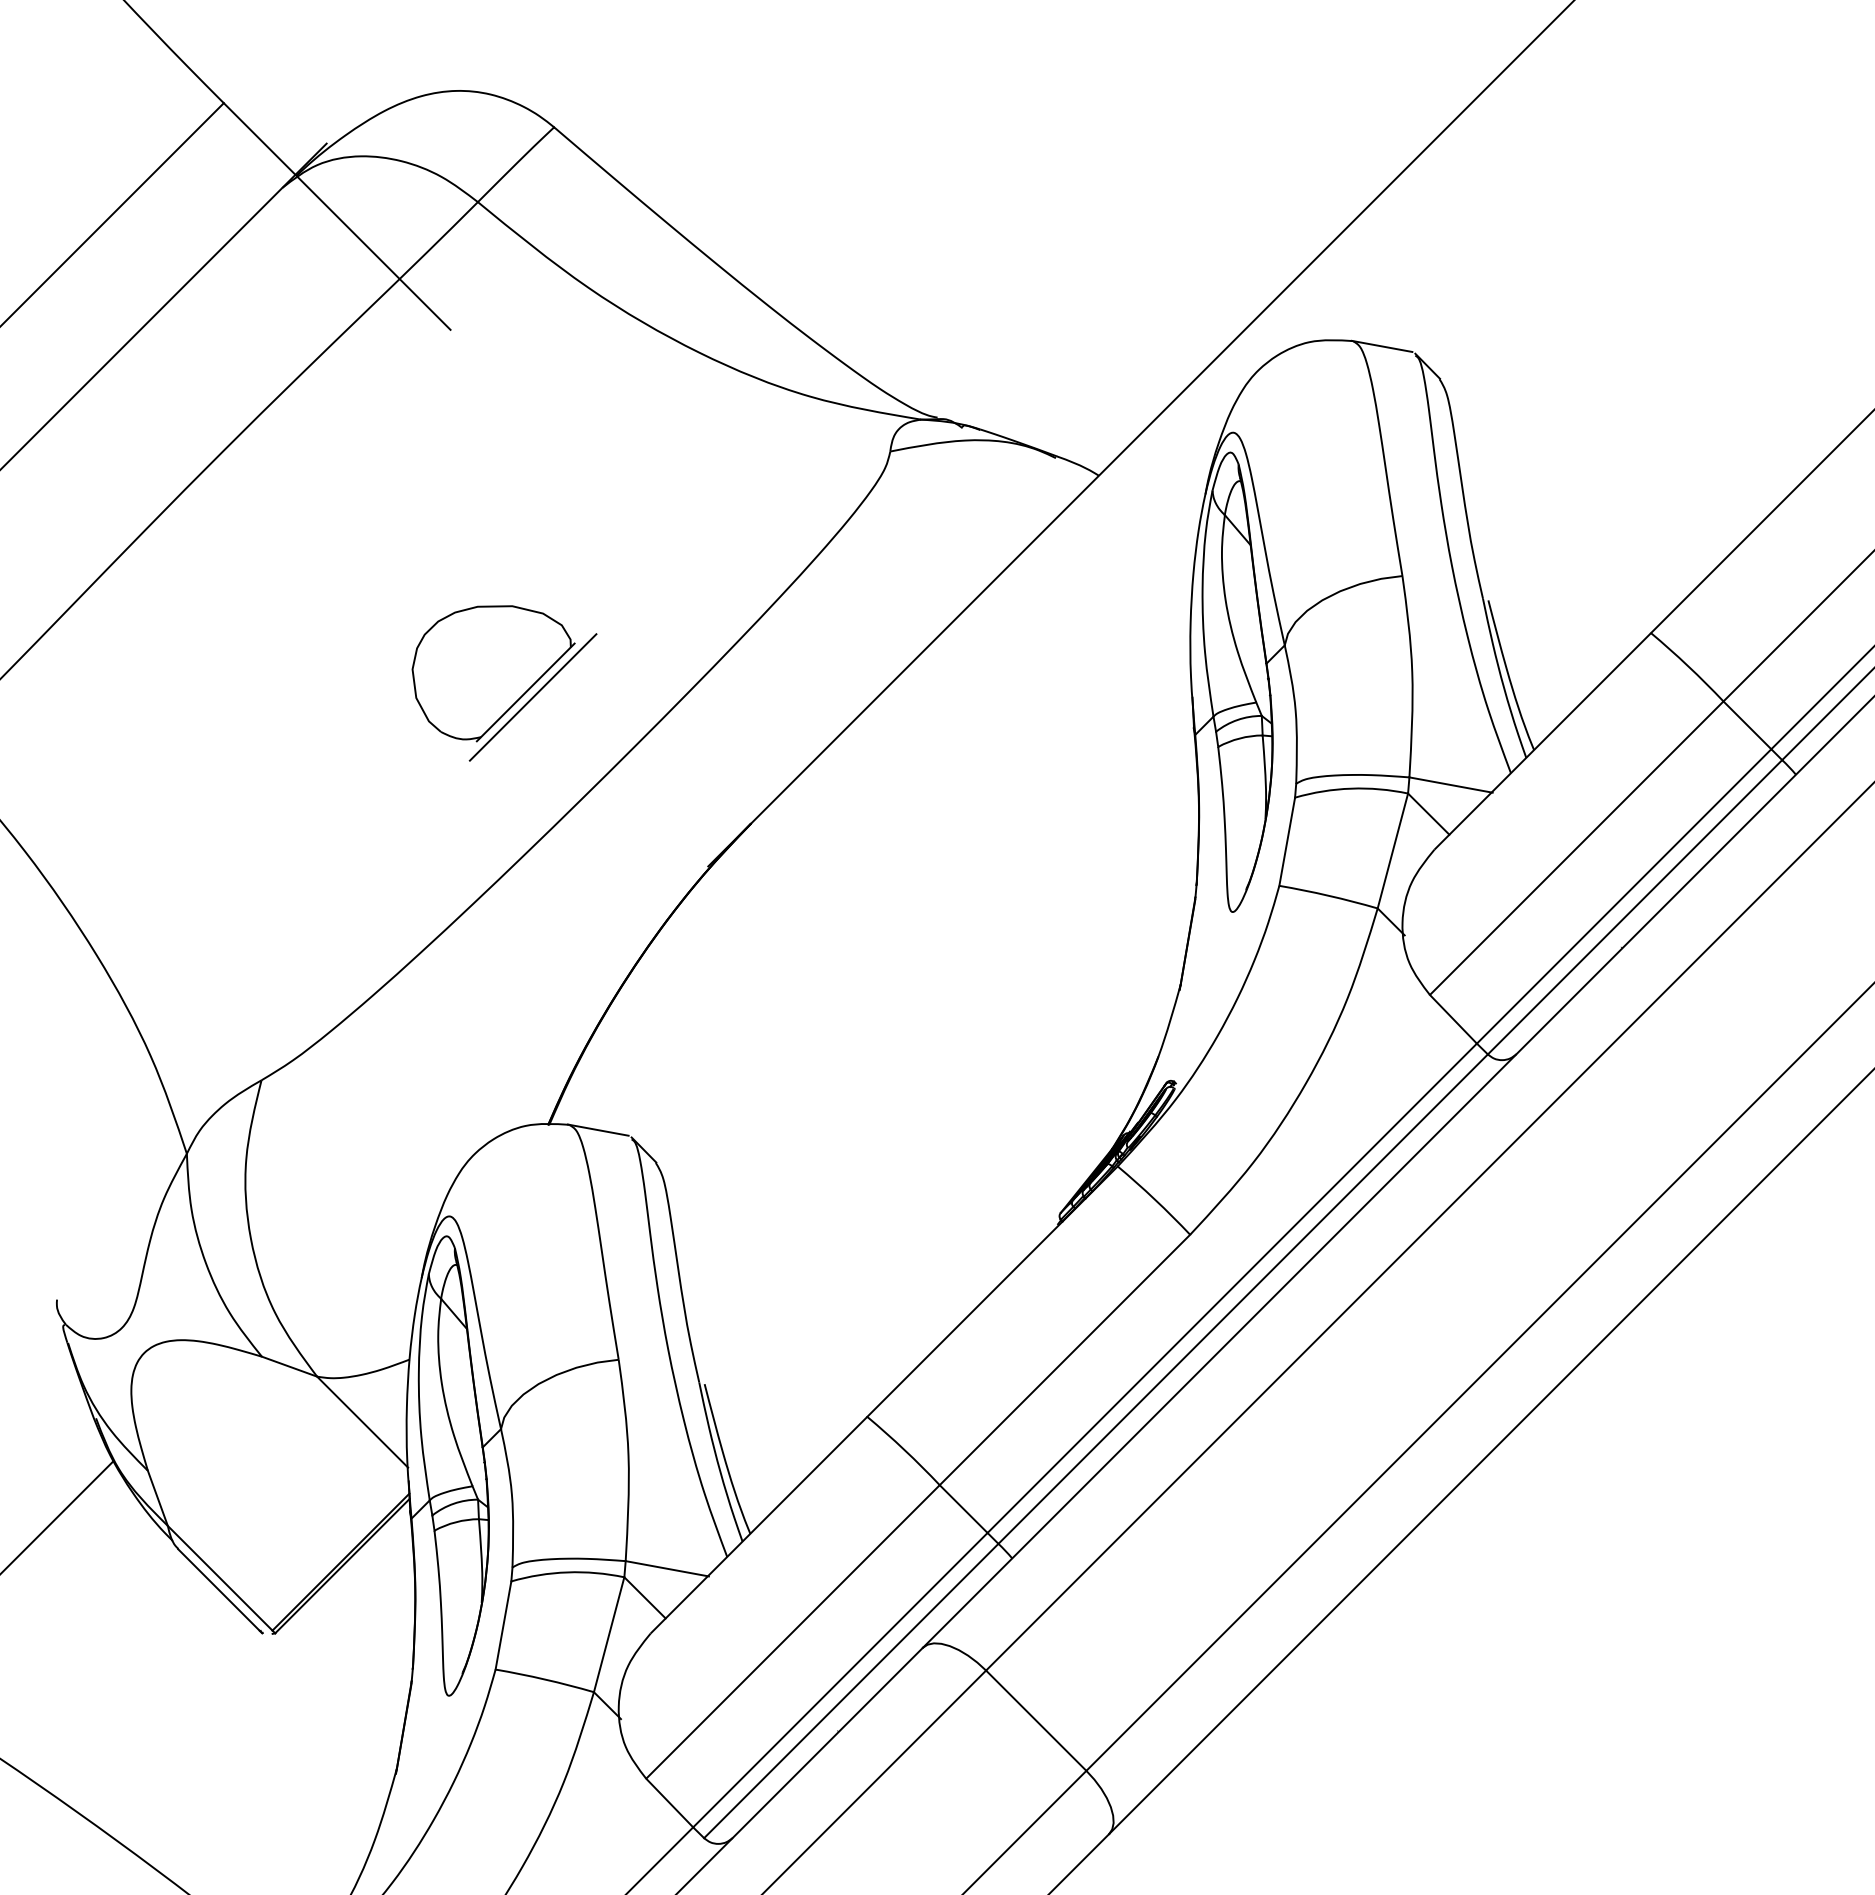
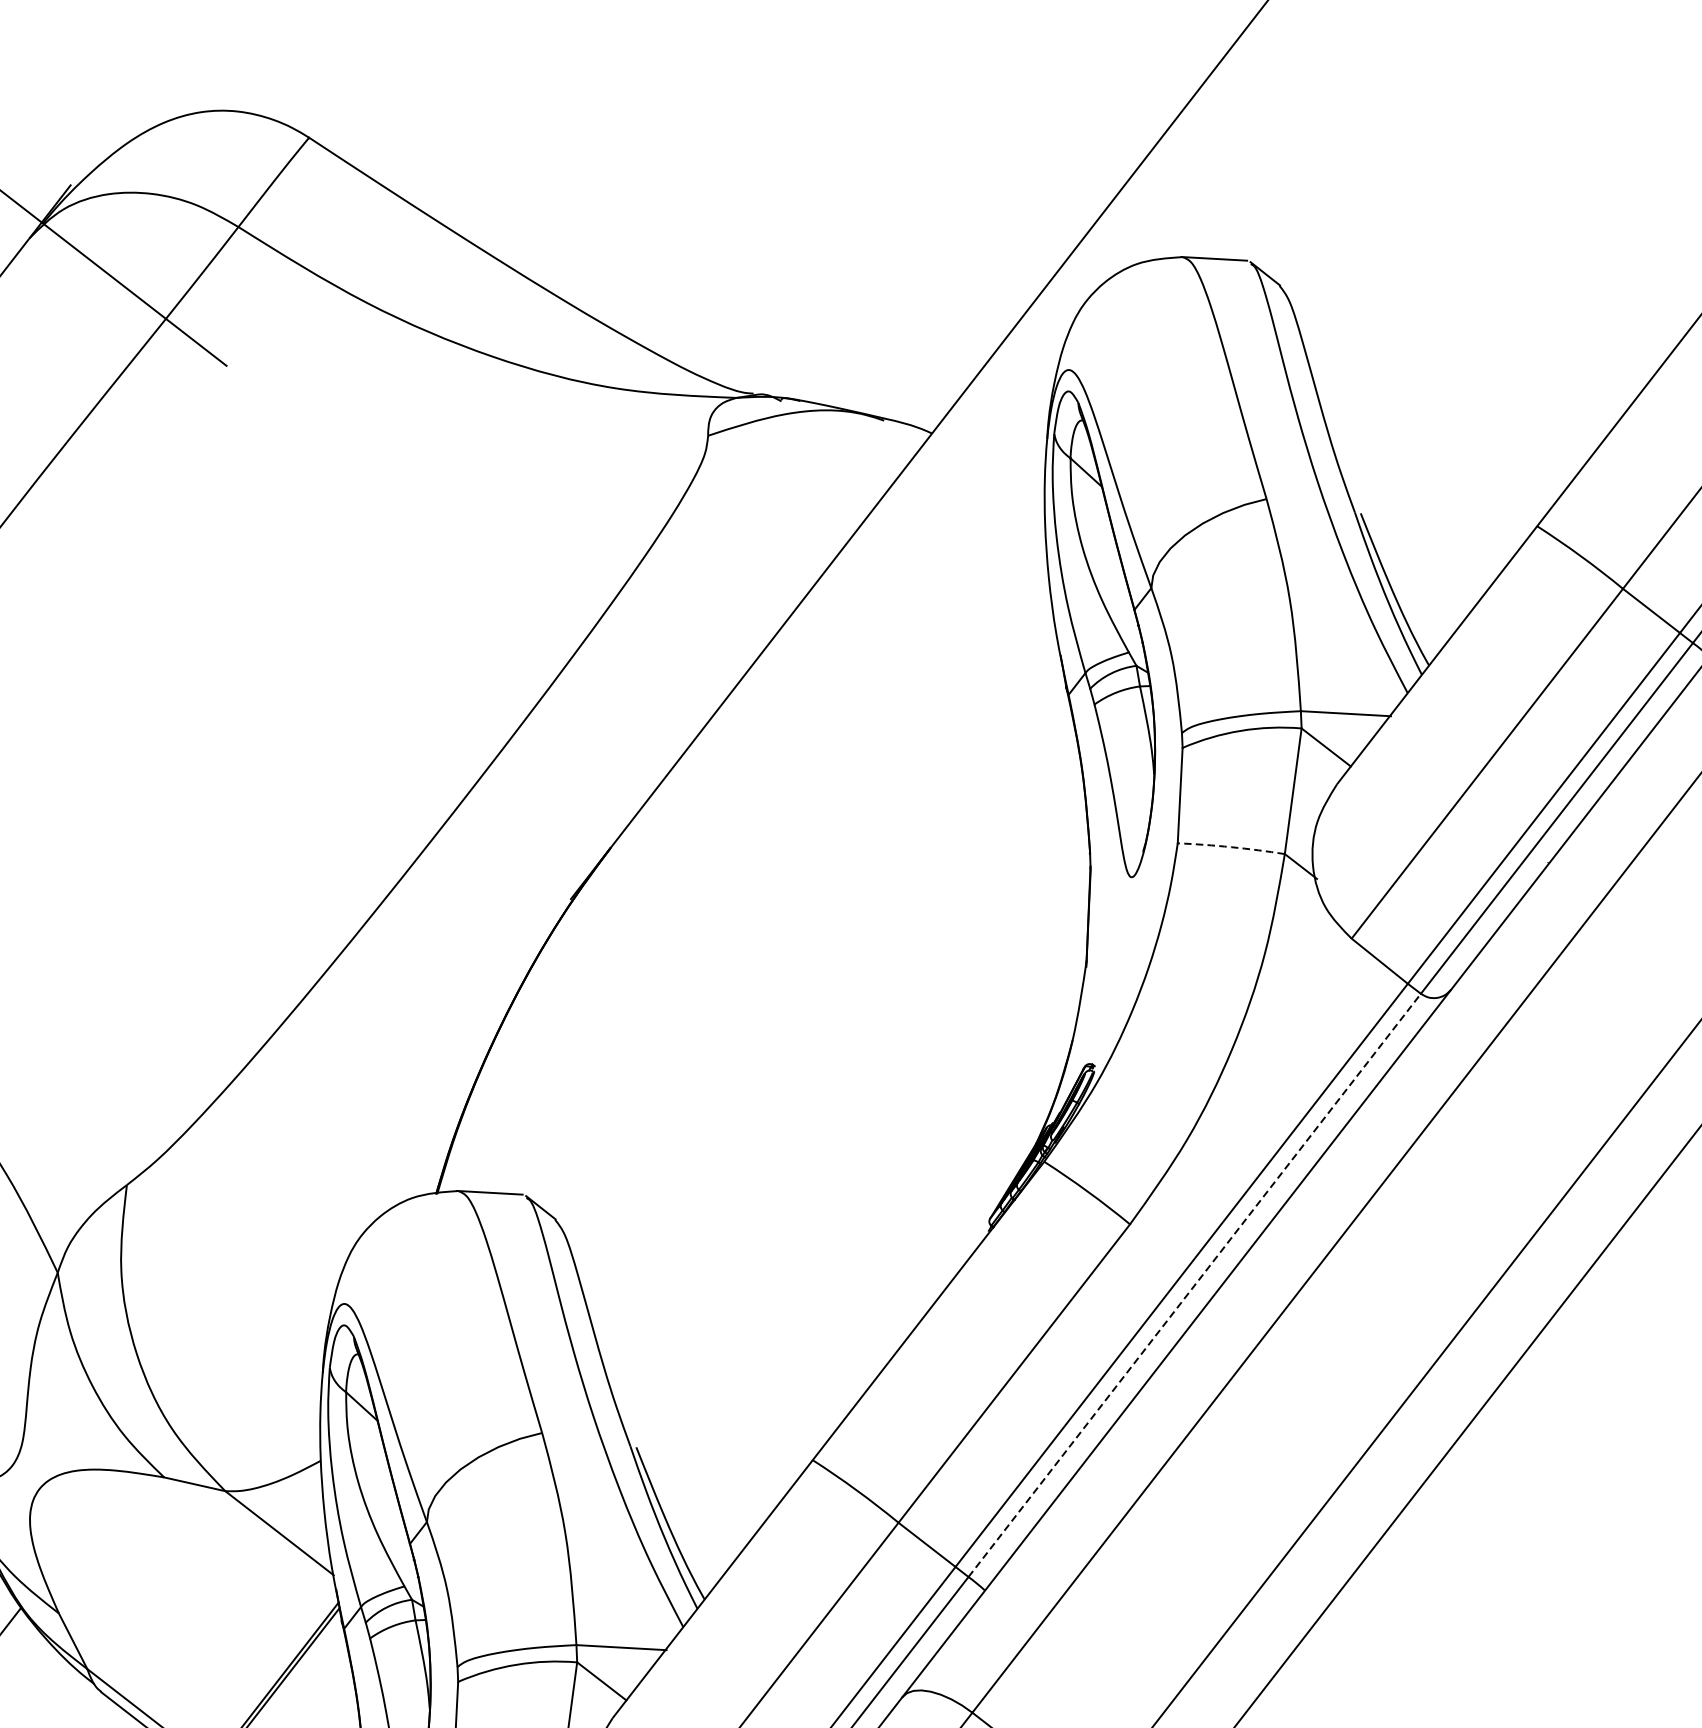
part: (504, 683) -> (330, 732), removed
arc: (1328, 895) -> (1231, 846), solid -> dashed
line: (1243, 1298) -> (1194, 1284), solid -> dashed

